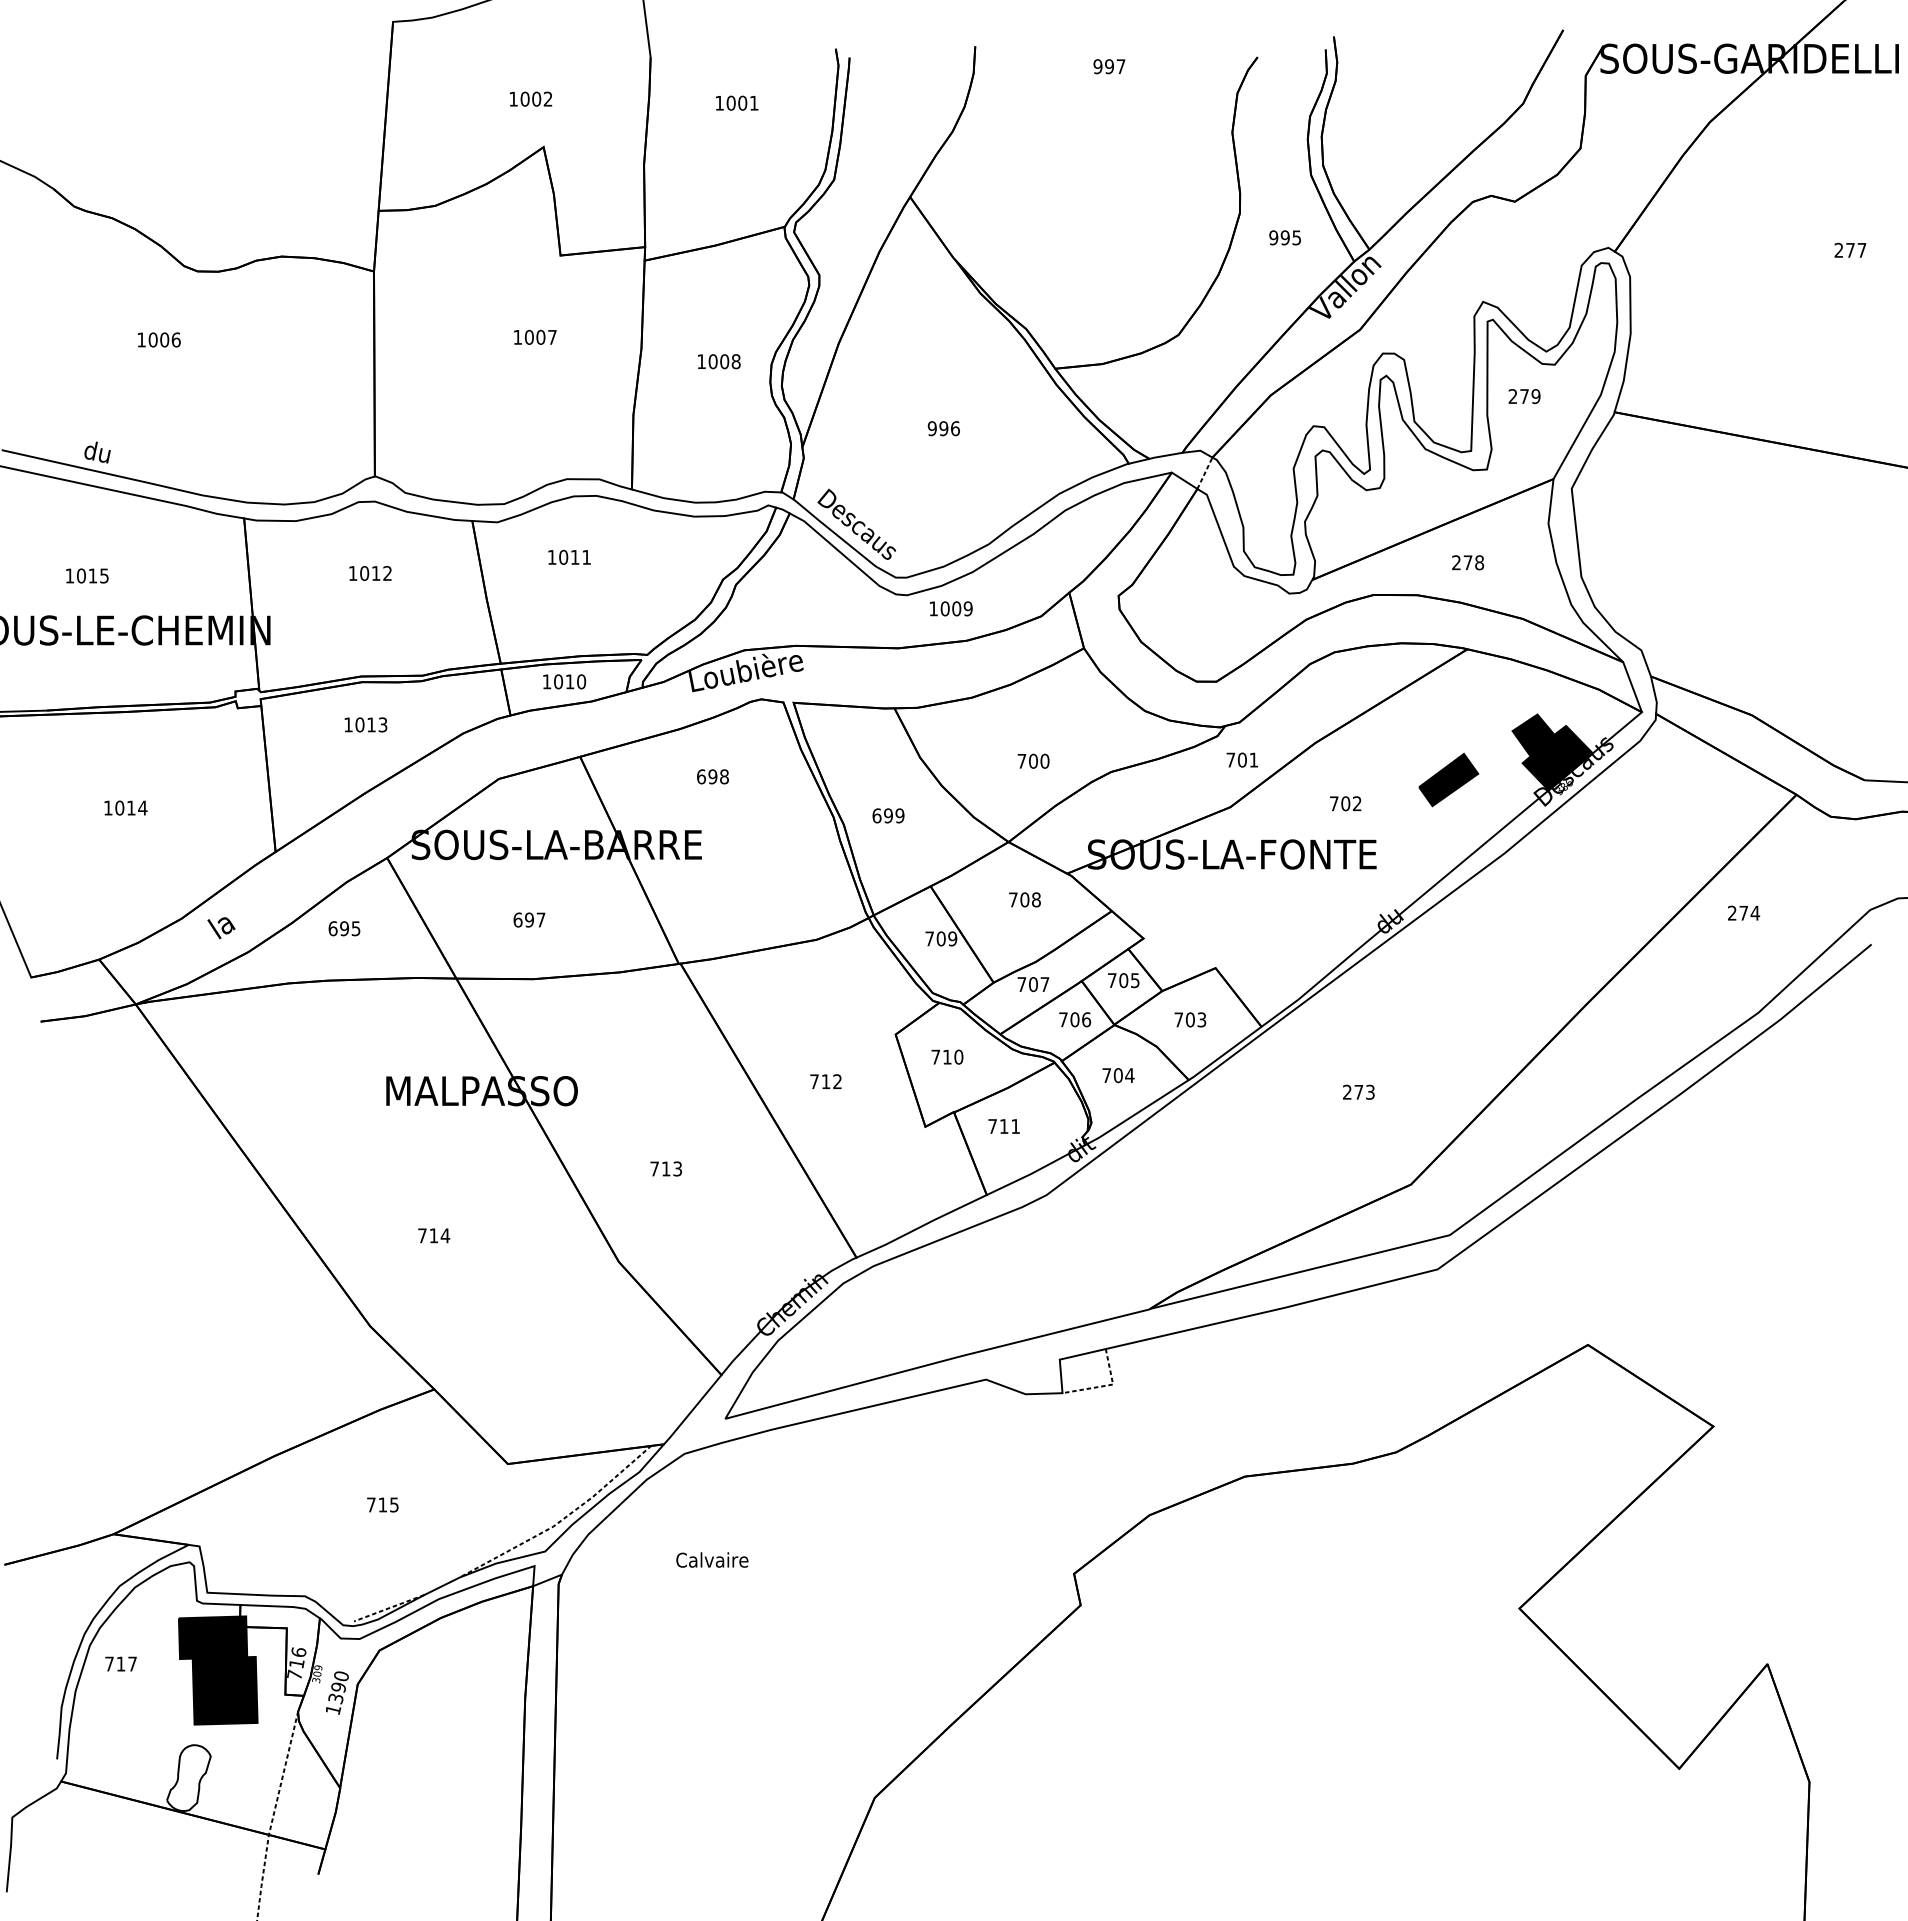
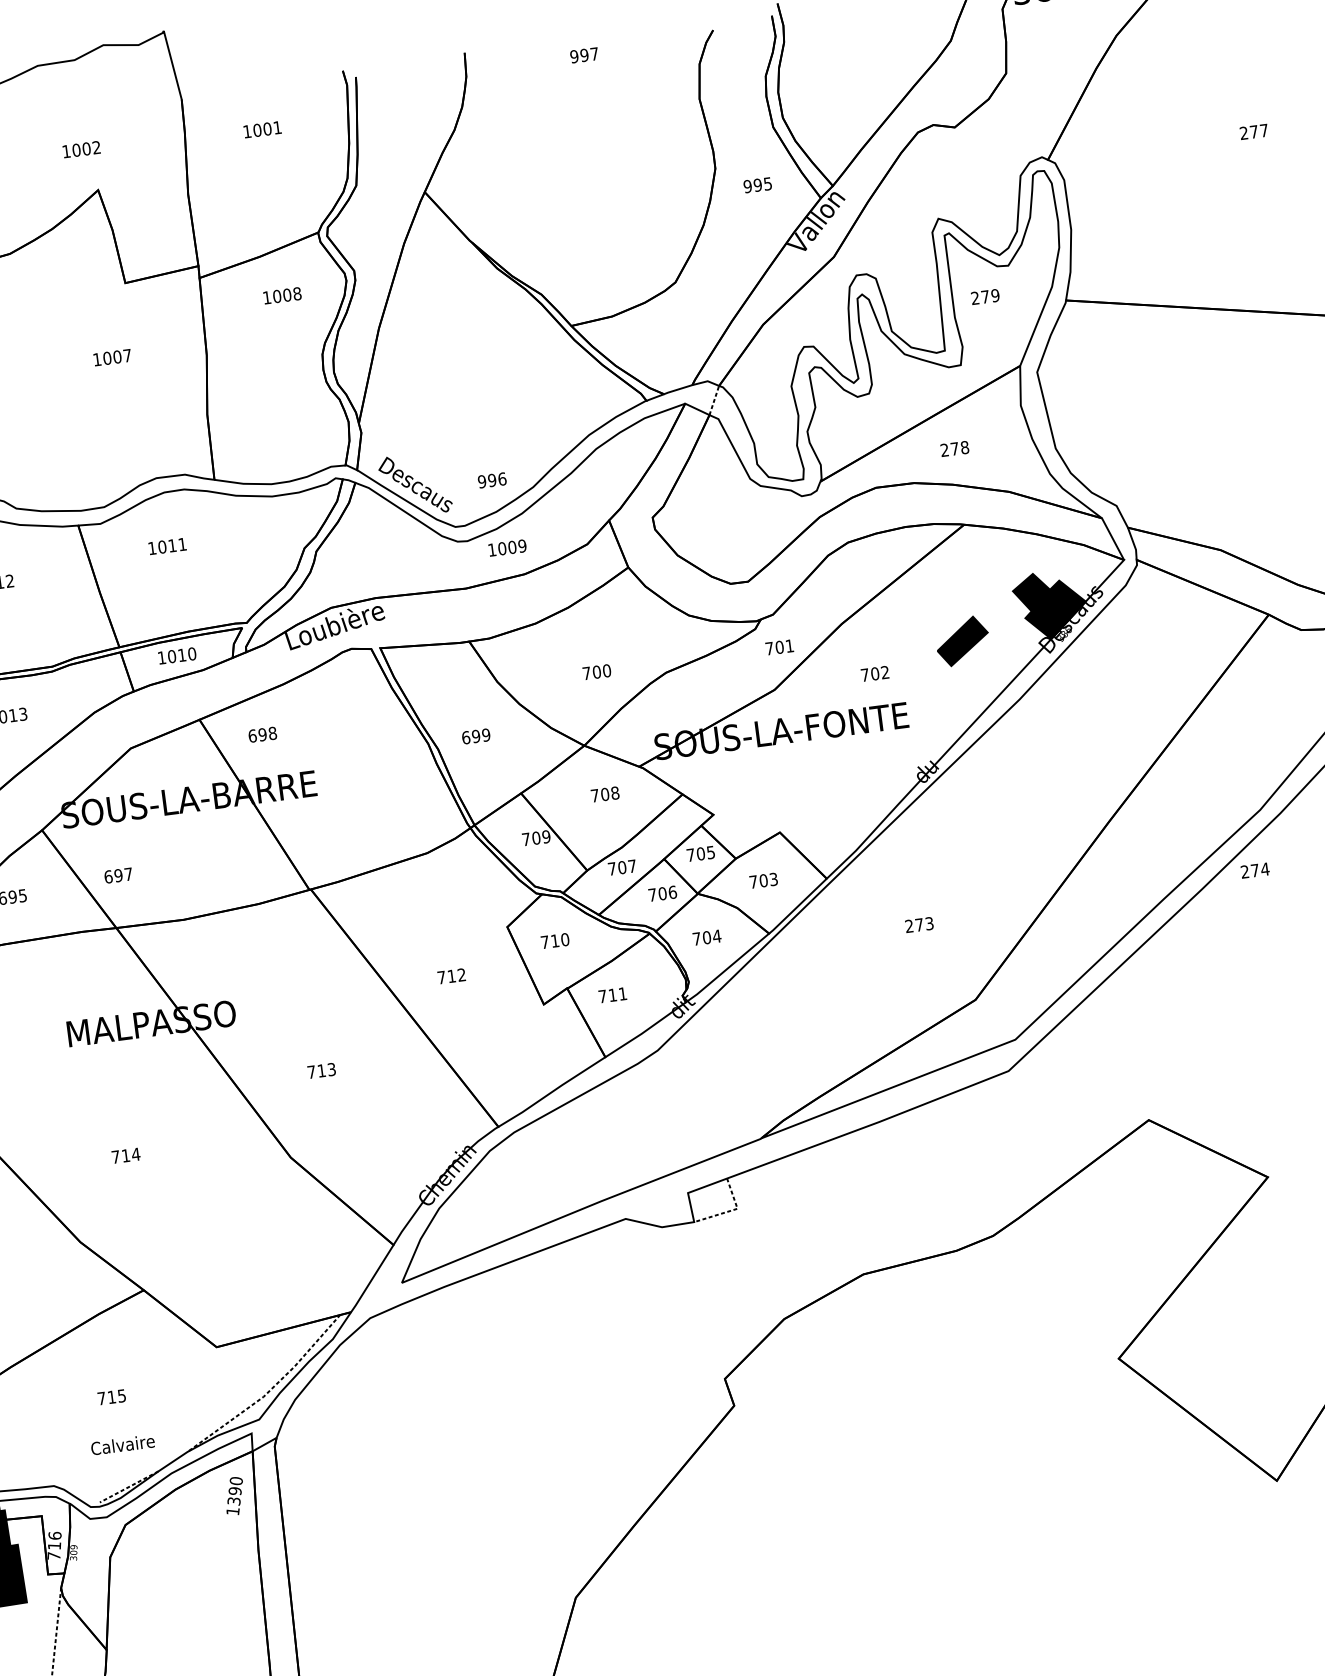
text: (719, 361) -> (282, 295), moved
text: (943, 428) -> (491, 480), moved
text: (712, 776) -> (262, 734), moved
text: (1744, 912) -> (1255, 869), moved
text: (529, 919) -> (118, 875), moved
text: (712, 1559) -> (122, 1444), moved
text: (337, 1692) -> (234, 1495), moved

